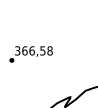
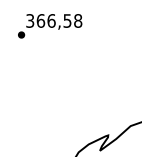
text: (30, 54) -> (49, 26), moved

